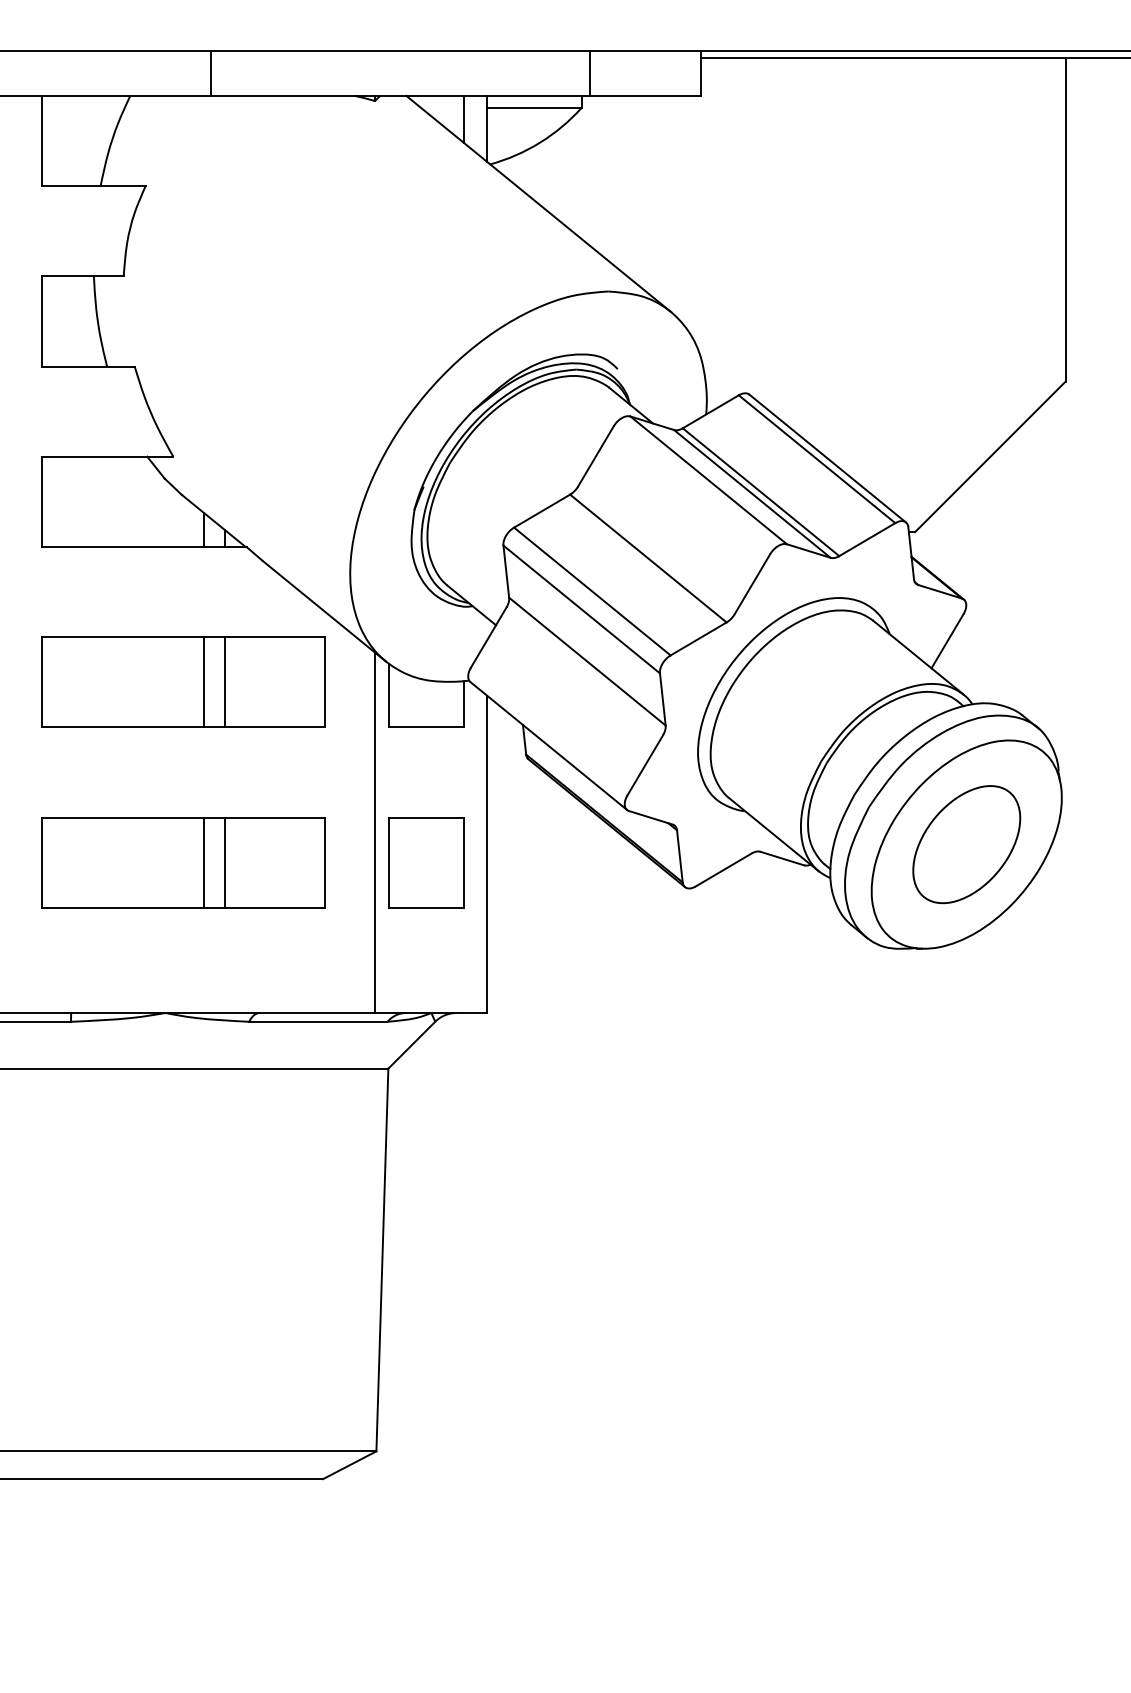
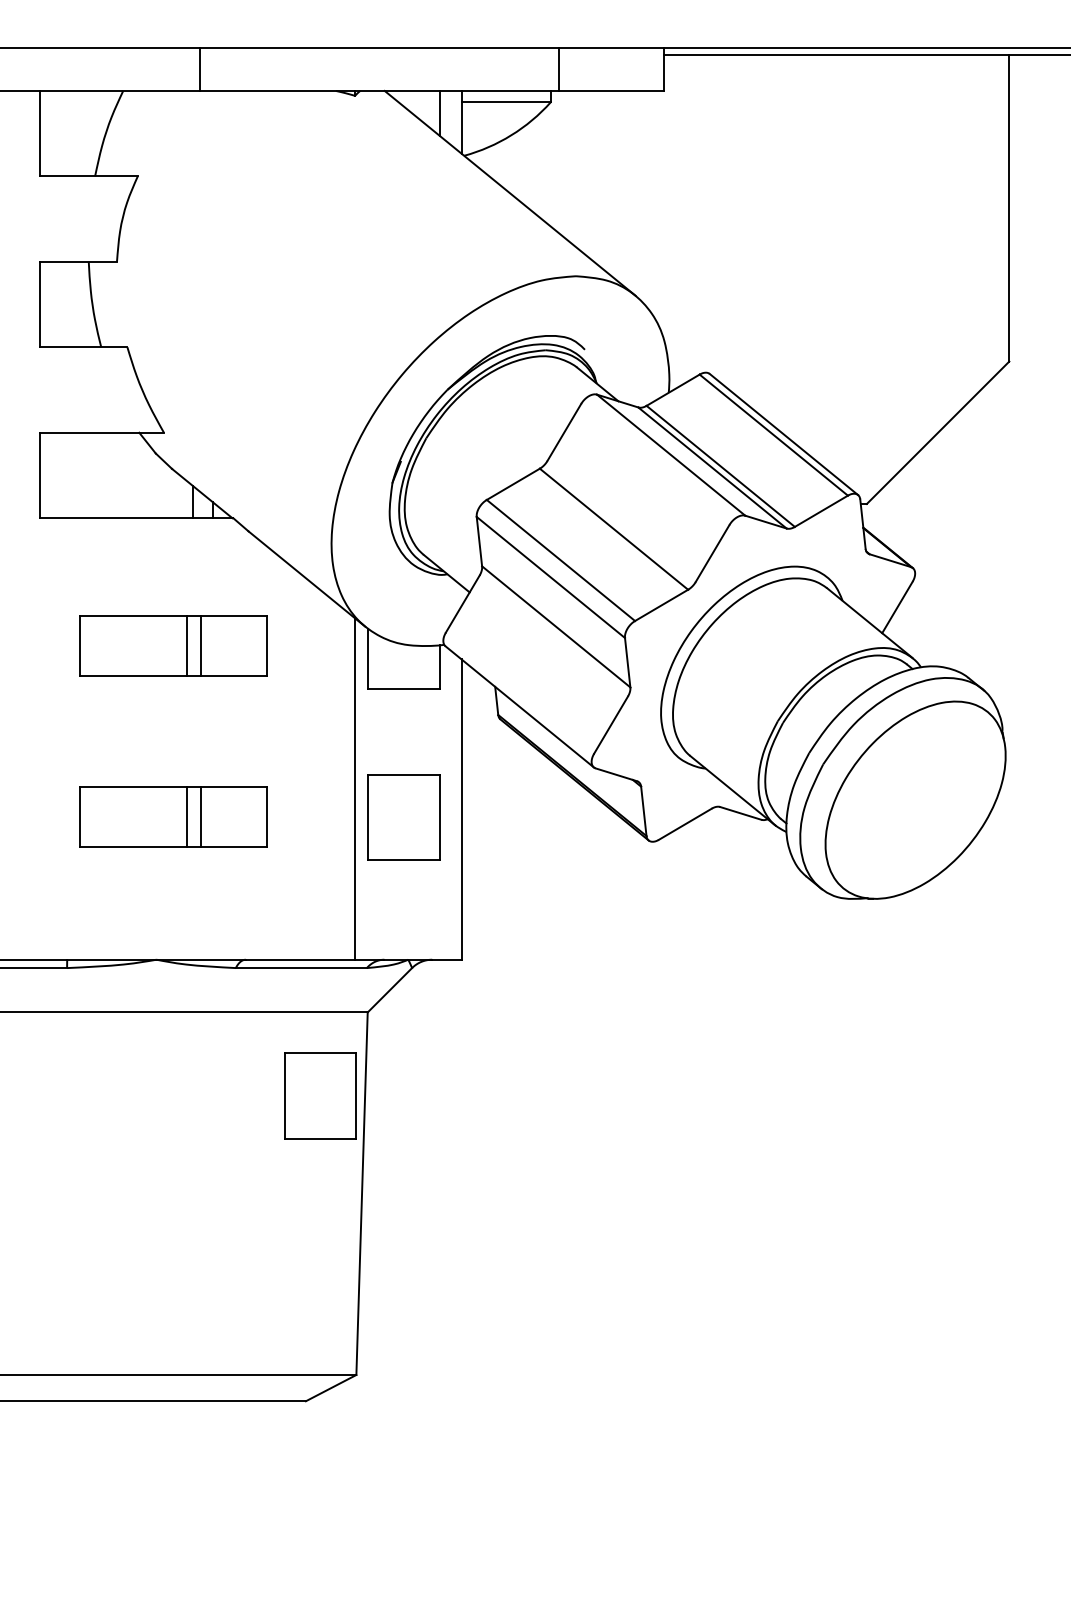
part: (183, 681) -> (173, 645), size x0.7
part: (966, 844) -> (915, 800), removed
part: (183, 862) -> (173, 817), size x0.7
part: (338, 1156) -> (320, 1095), added

